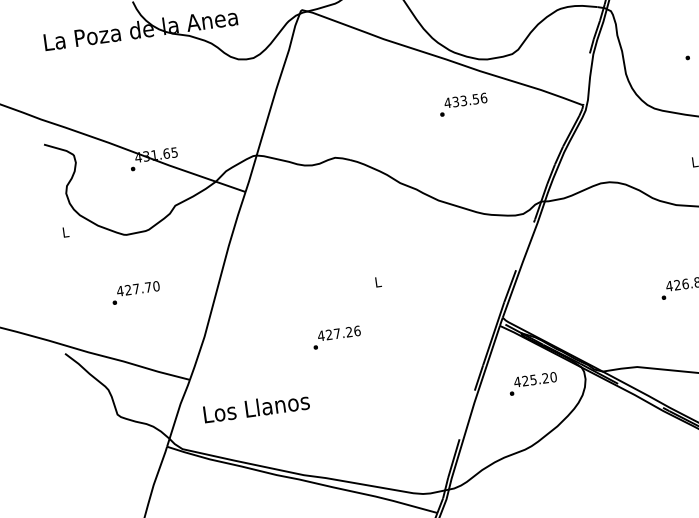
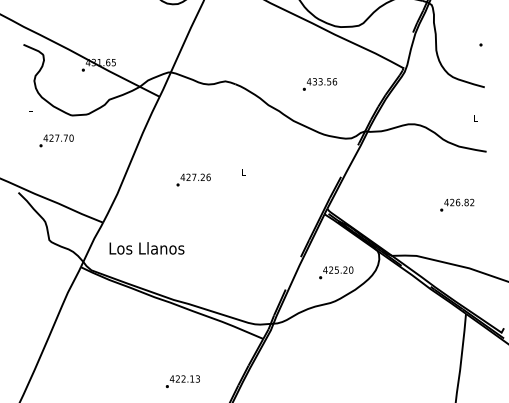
text: (462, 104) -> (319, 84), moved
text: (135, 292) -> (56, 140), moved
text: (336, 336) -> (193, 179), moved
text: (533, 383) -> (336, 272), moved

